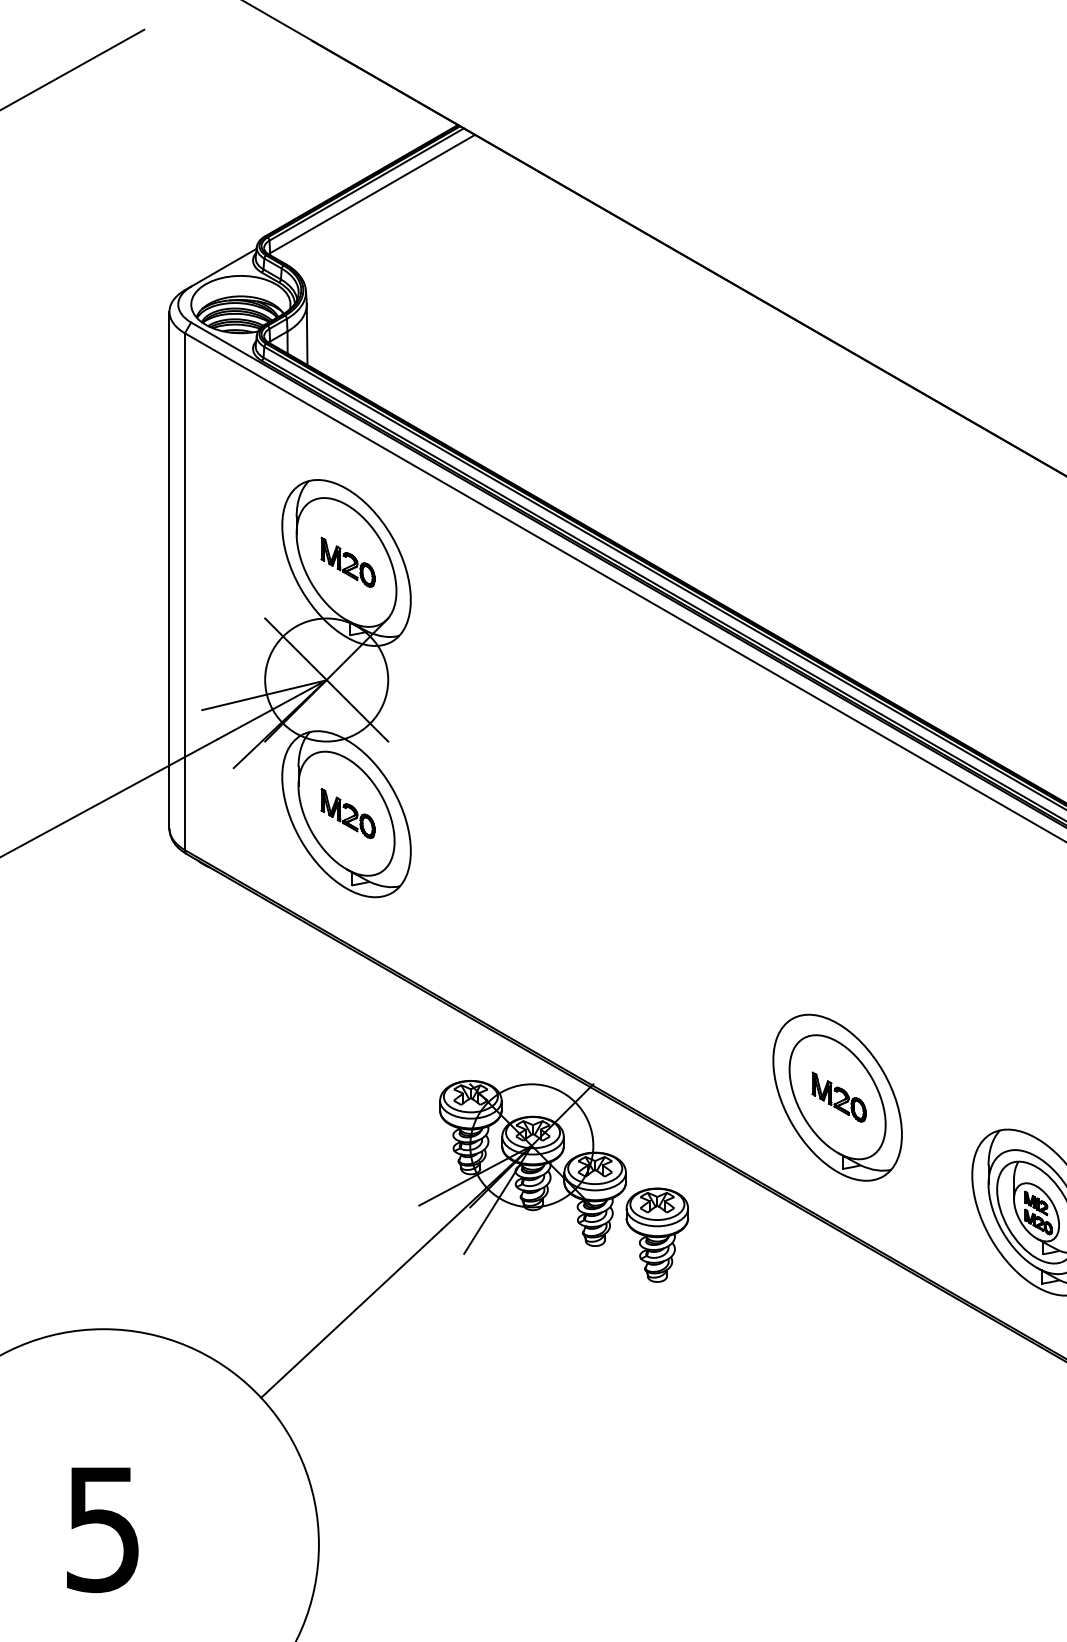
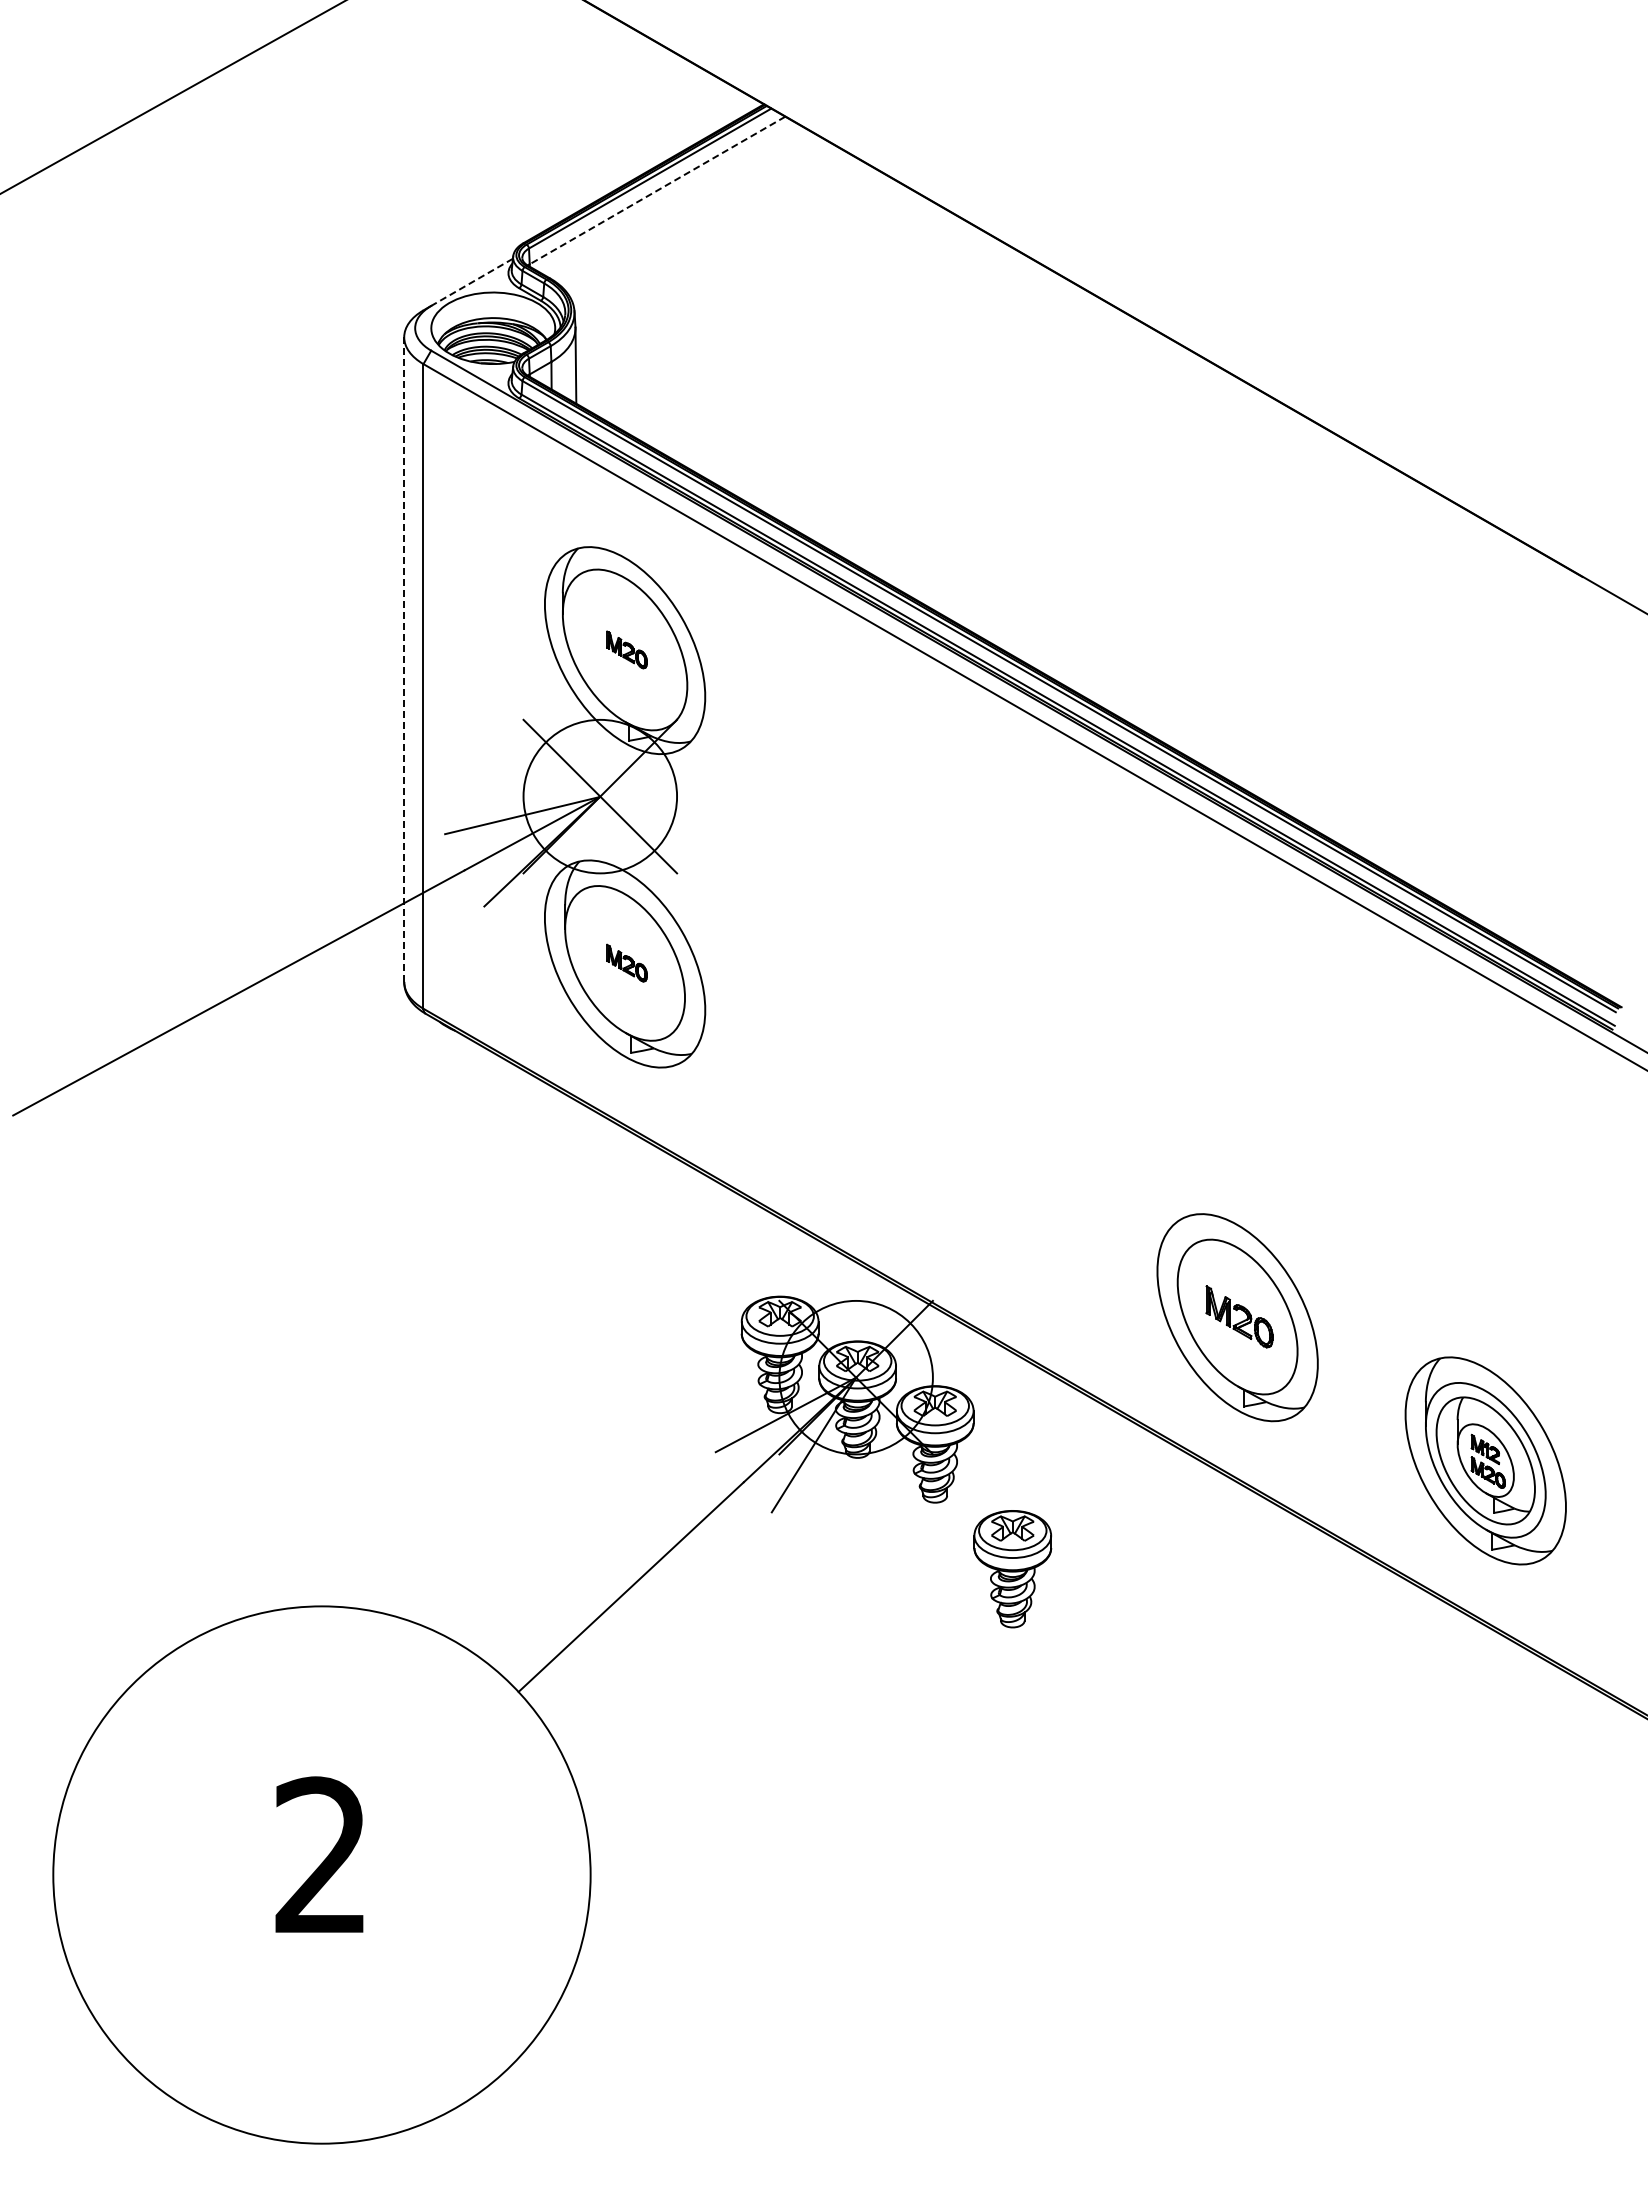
line: (372, 194) -> (657, 190), solid -> dashed
line: (223, 267) -> (471, 282), solid -> dashed
part: (347, 562) -> (626, 649), size x0.6
line: (169, 570) -> (404, 660), solid -> dashed
part: (347, 813) -> (626, 962), size x0.6
part: (657, 1235) -> (1012, 1569), moved
text: (102, 1528) -> (320, 1855), 5 -> 2

